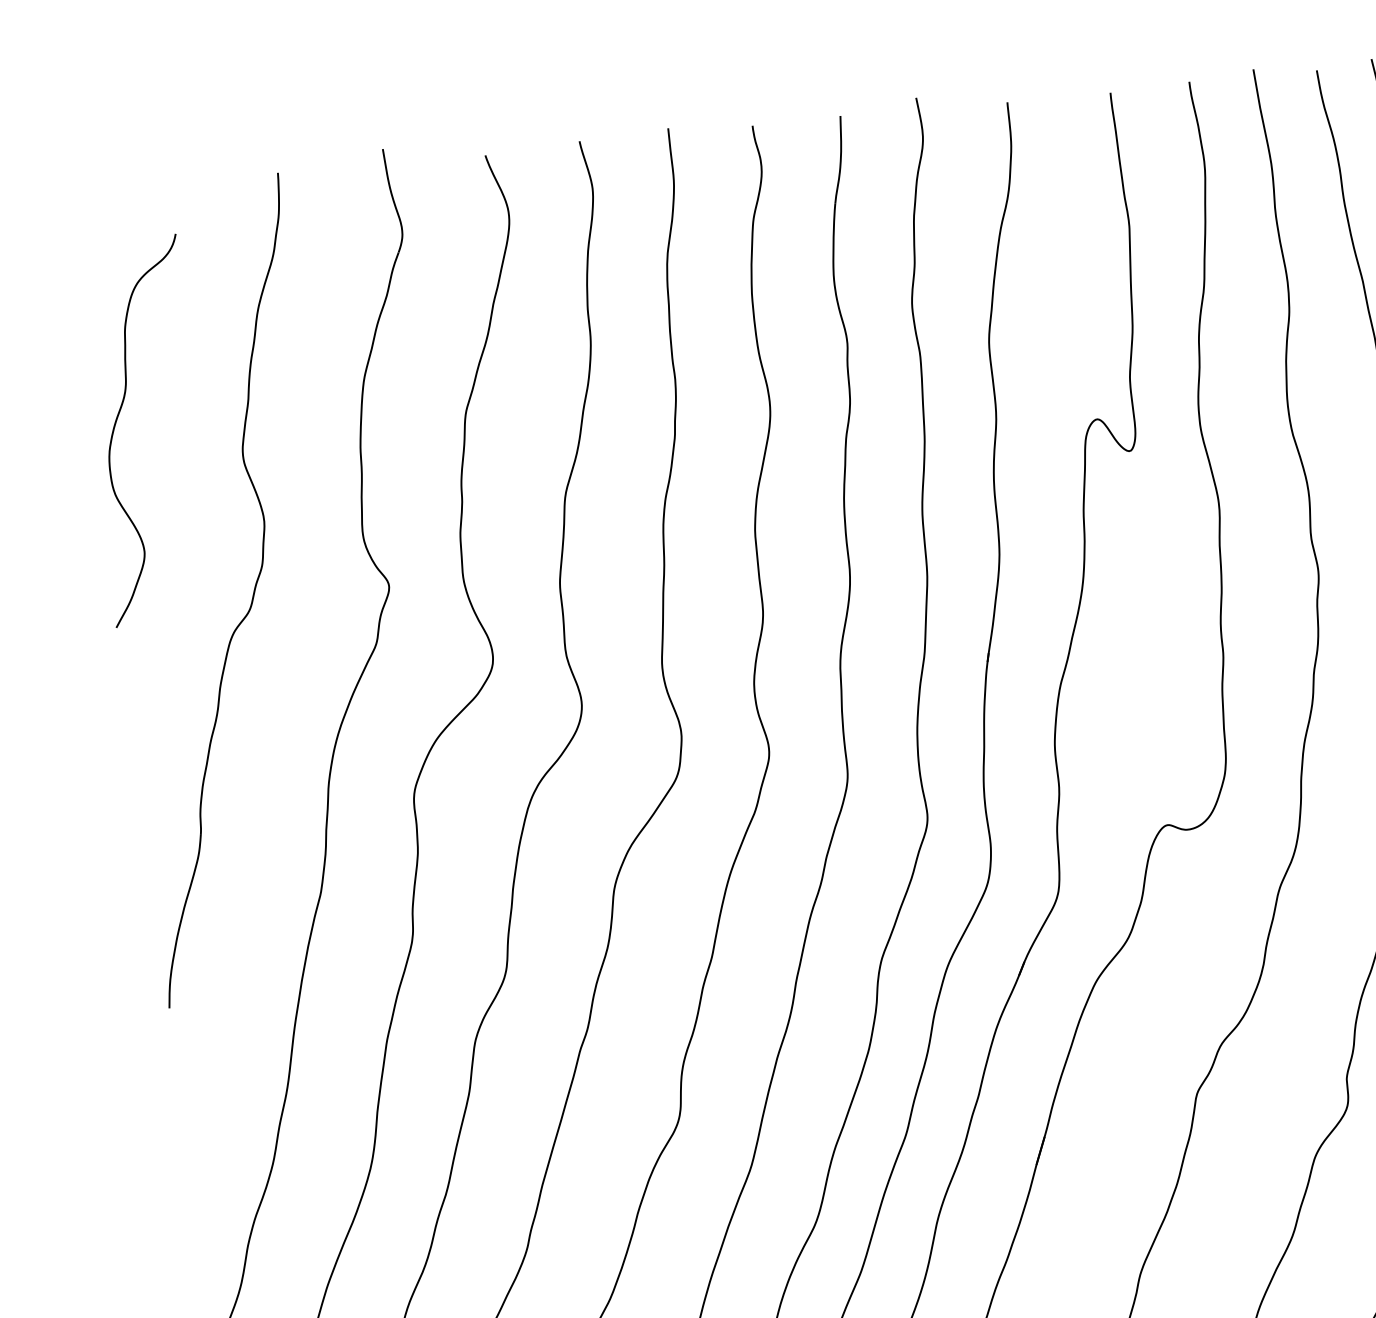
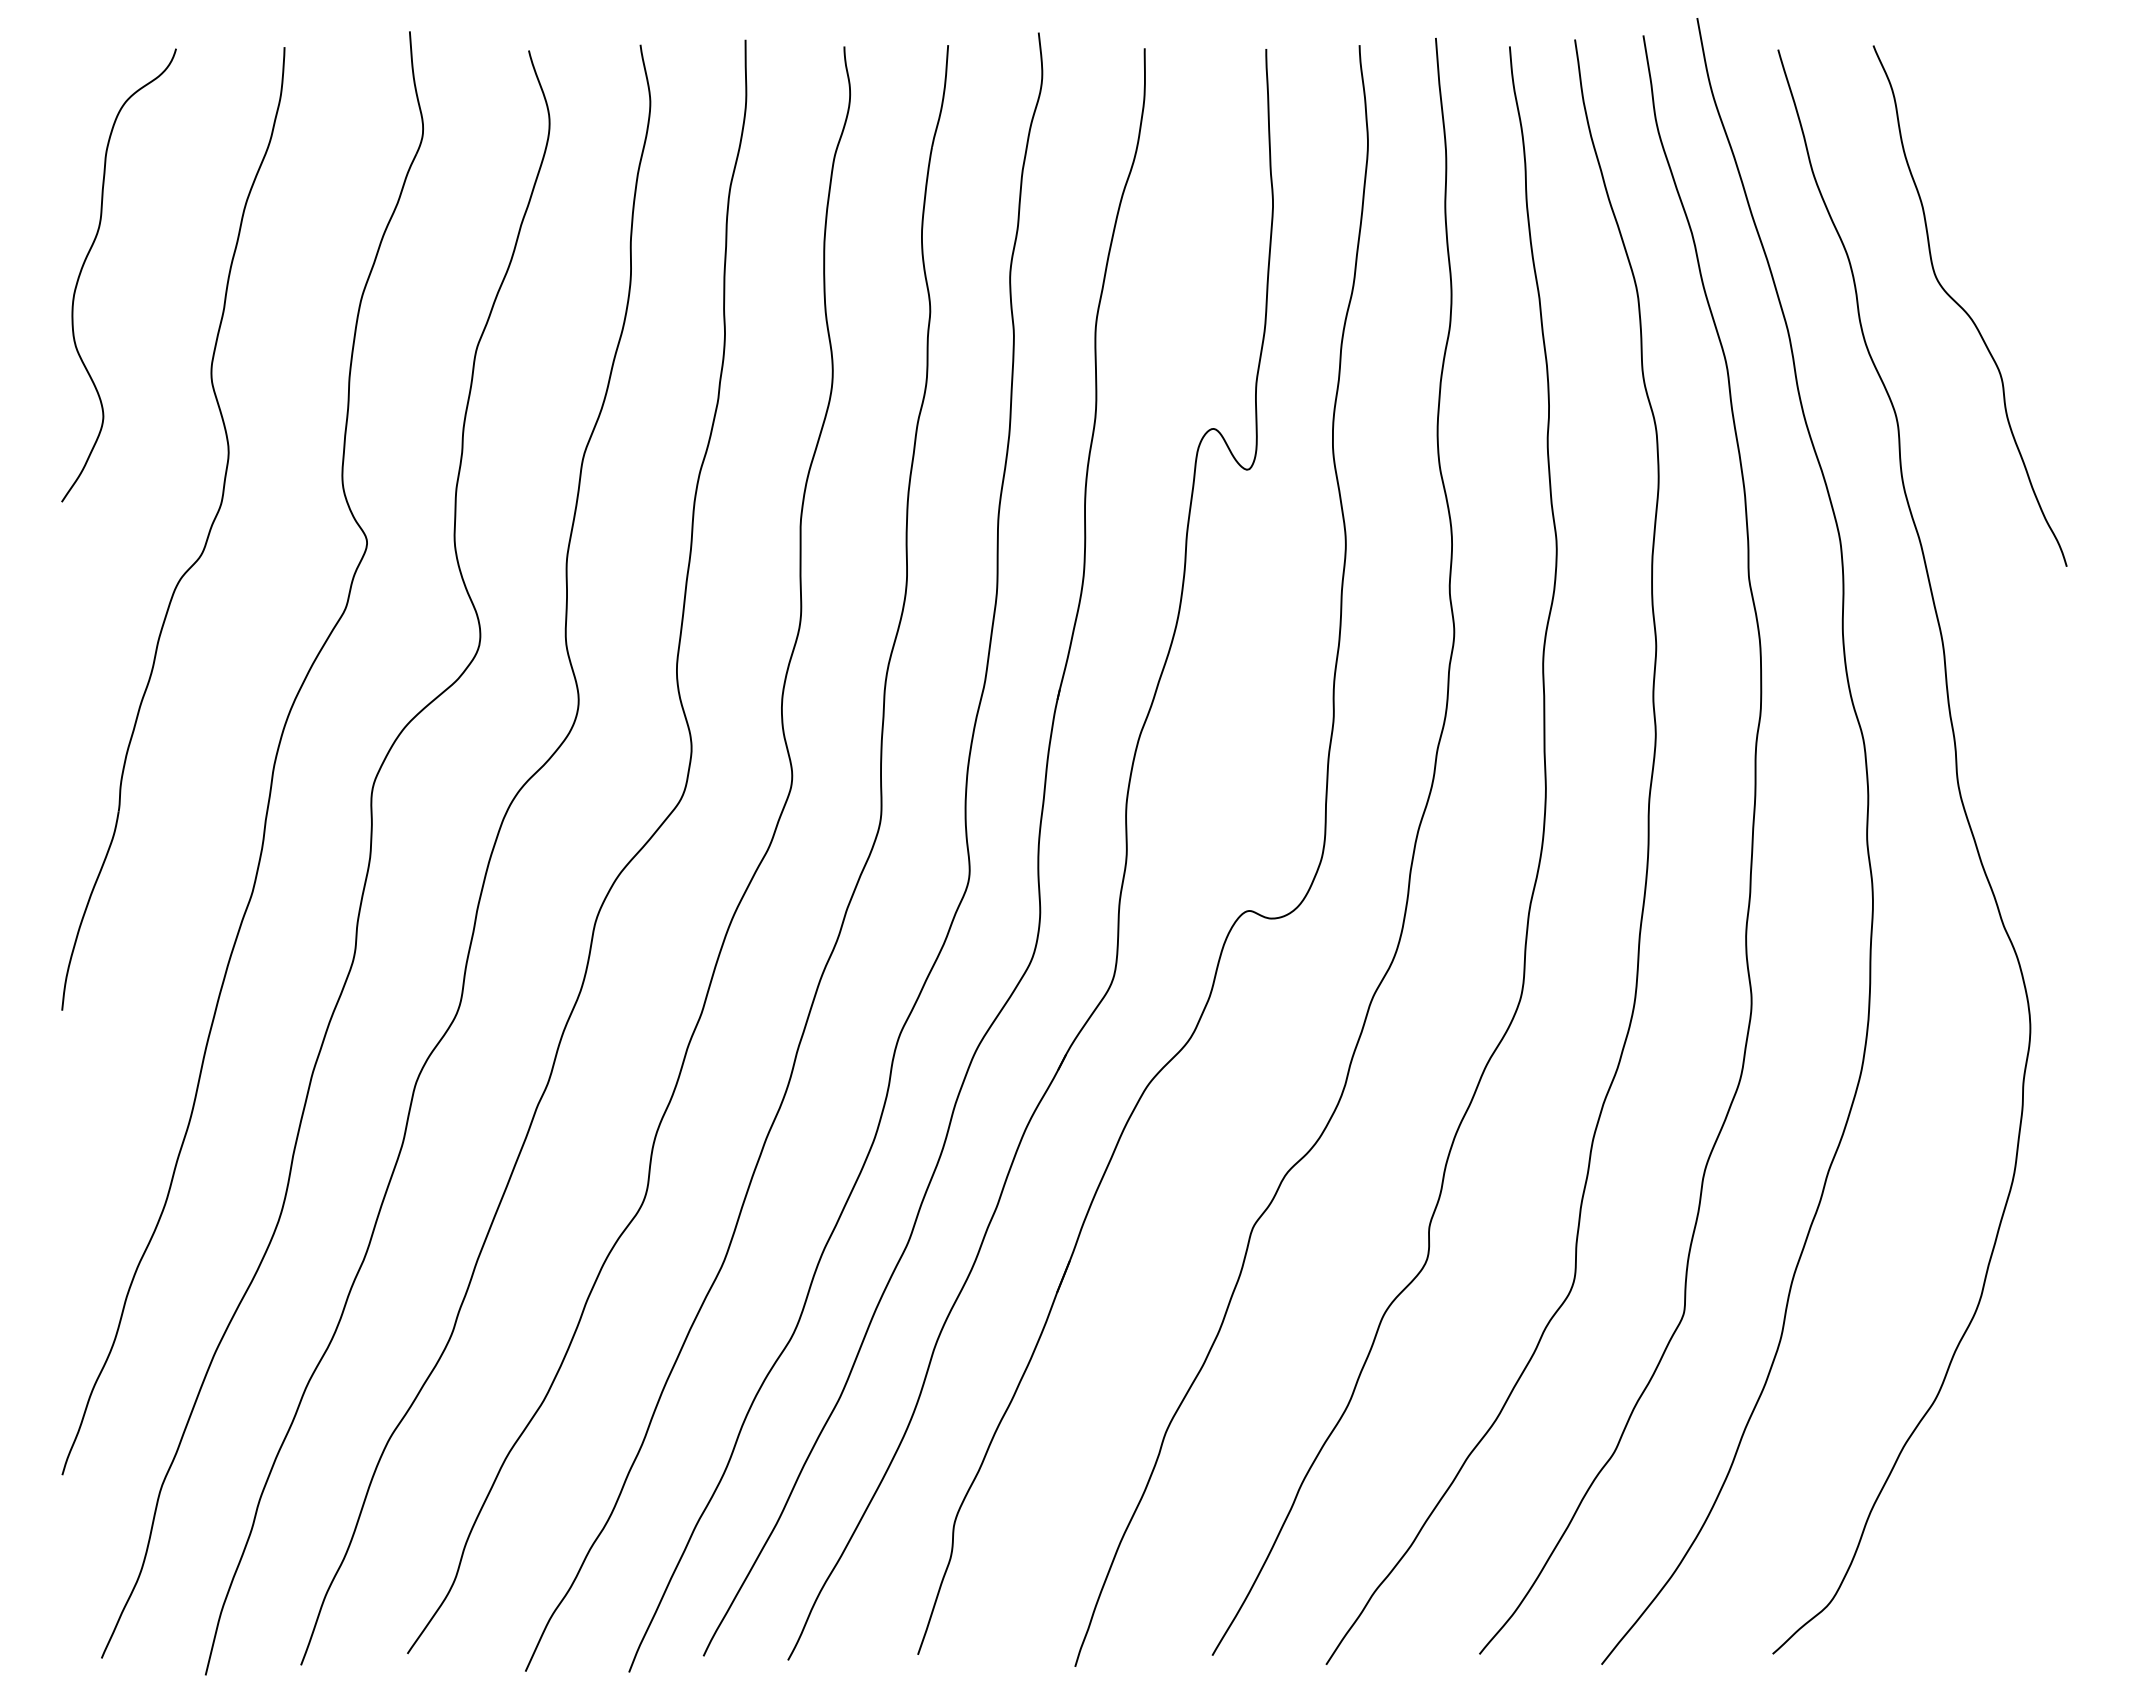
curve: (117, 420) -> (86, 260), moved

